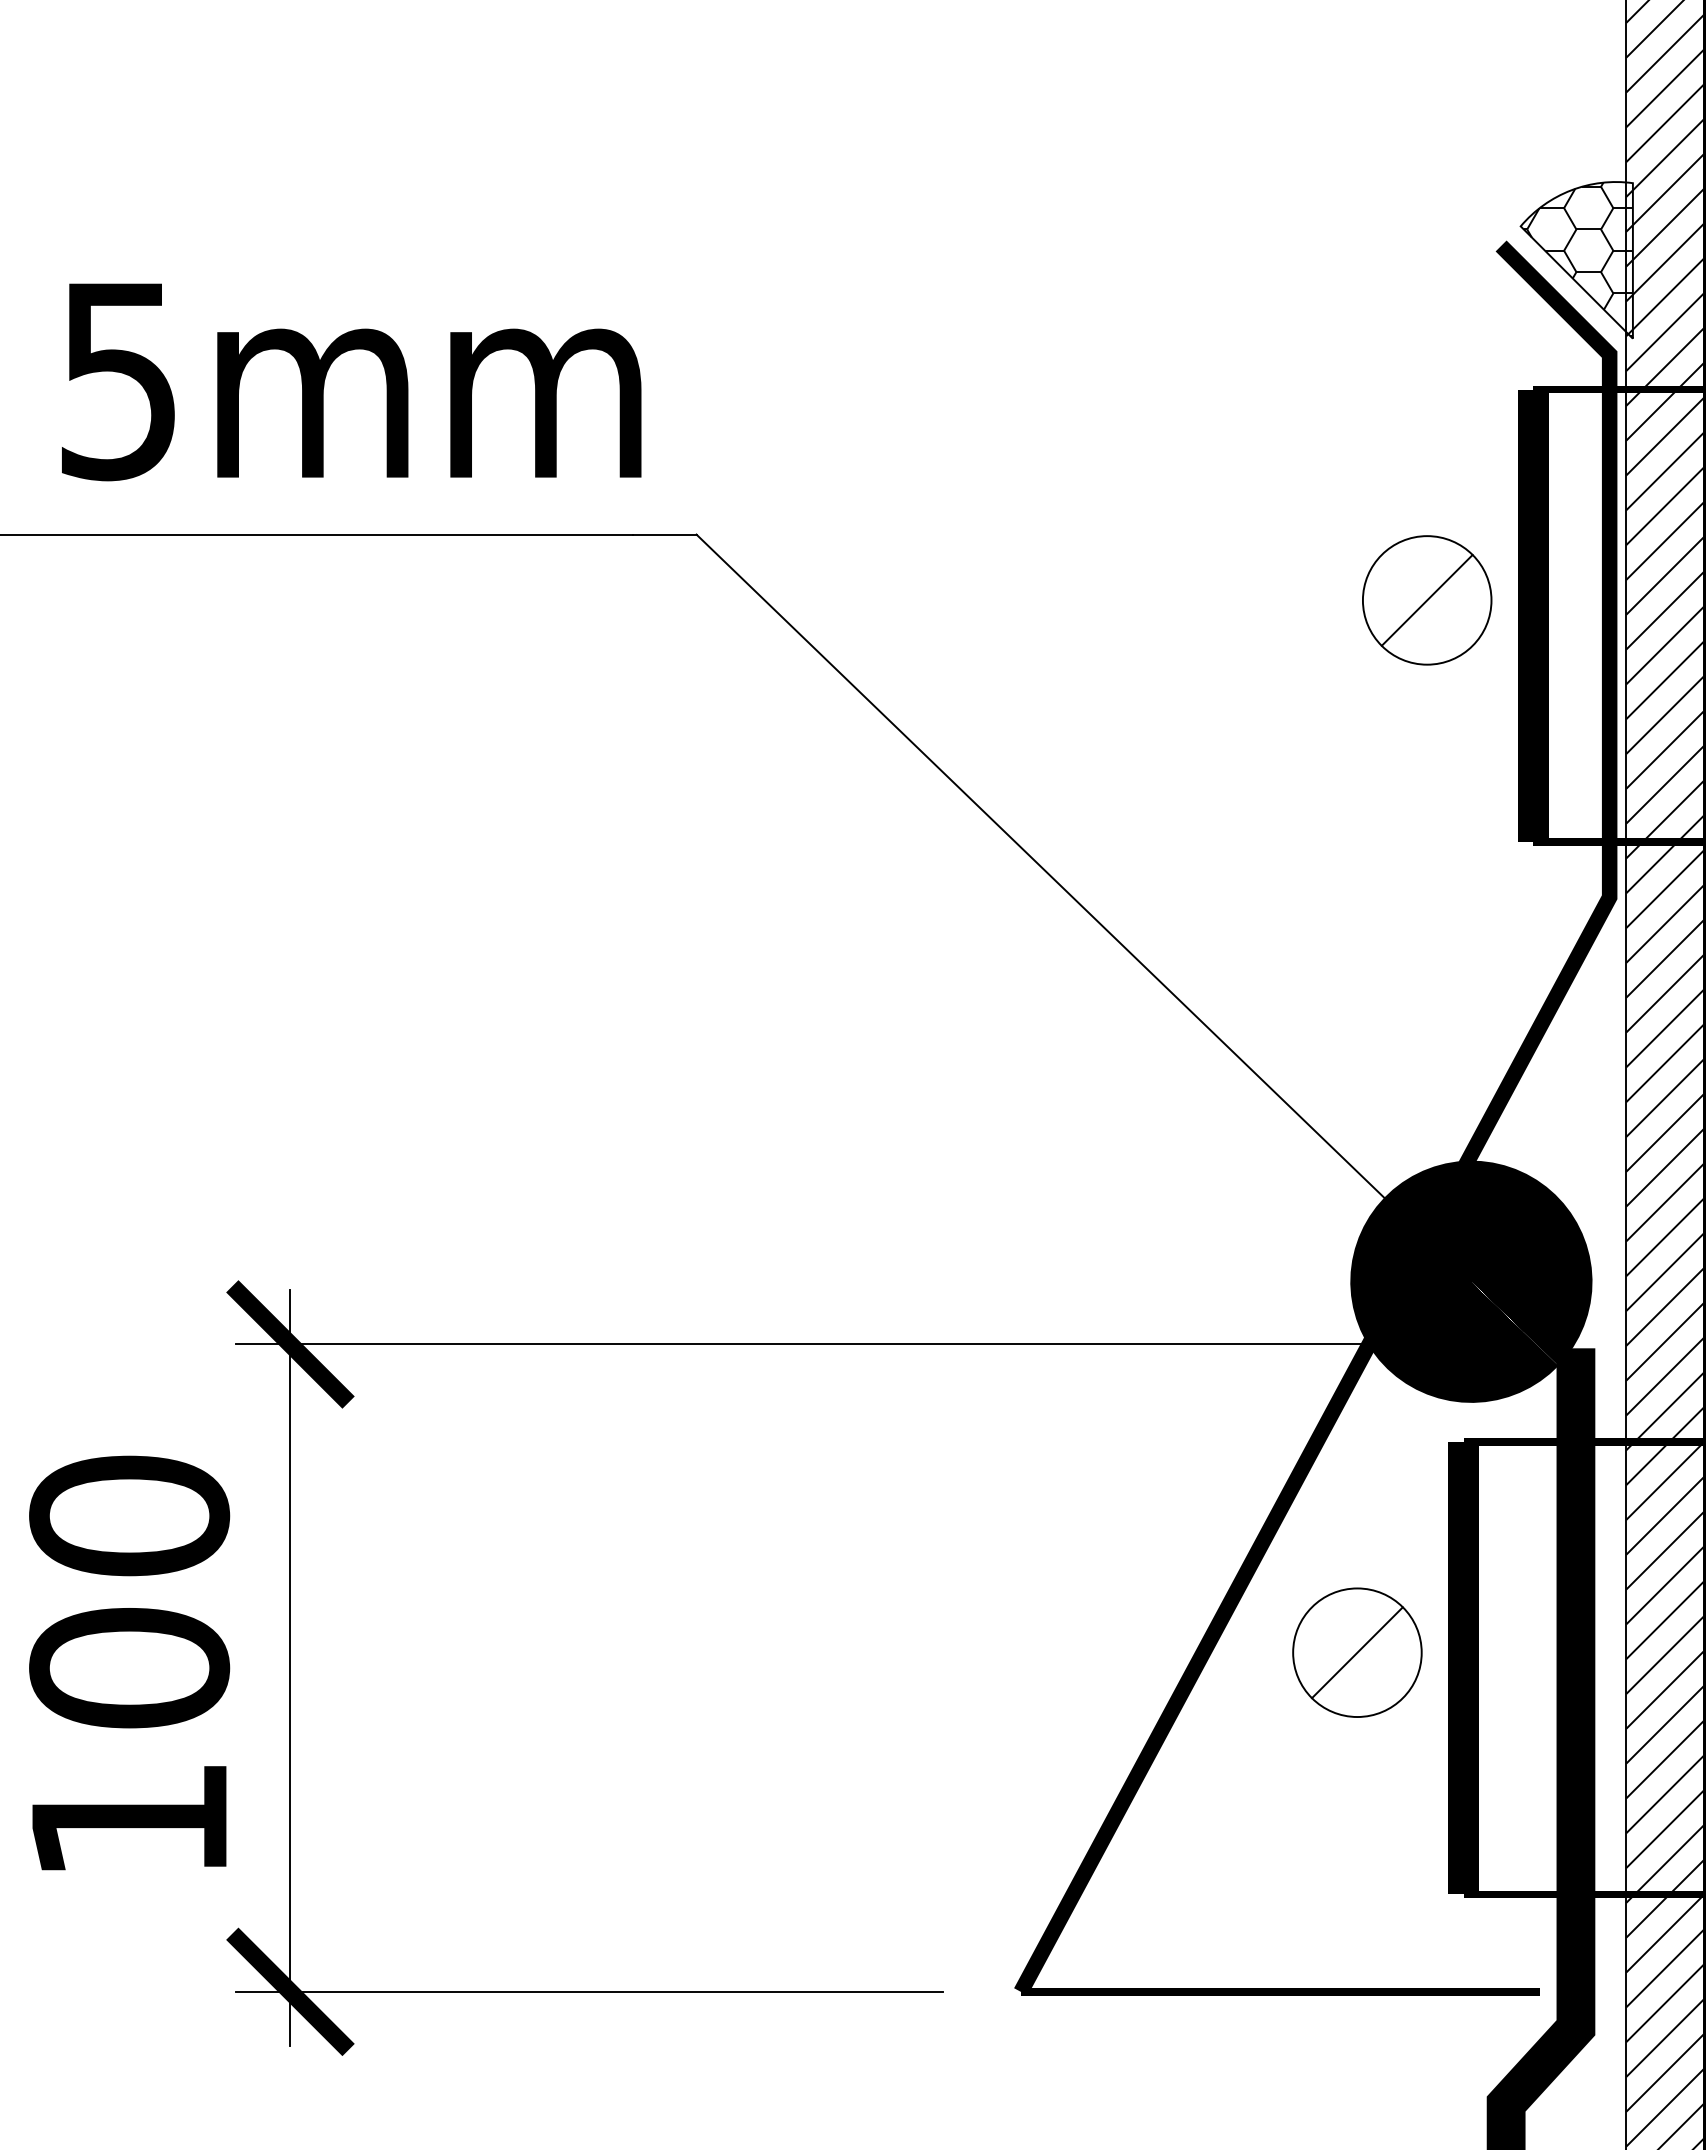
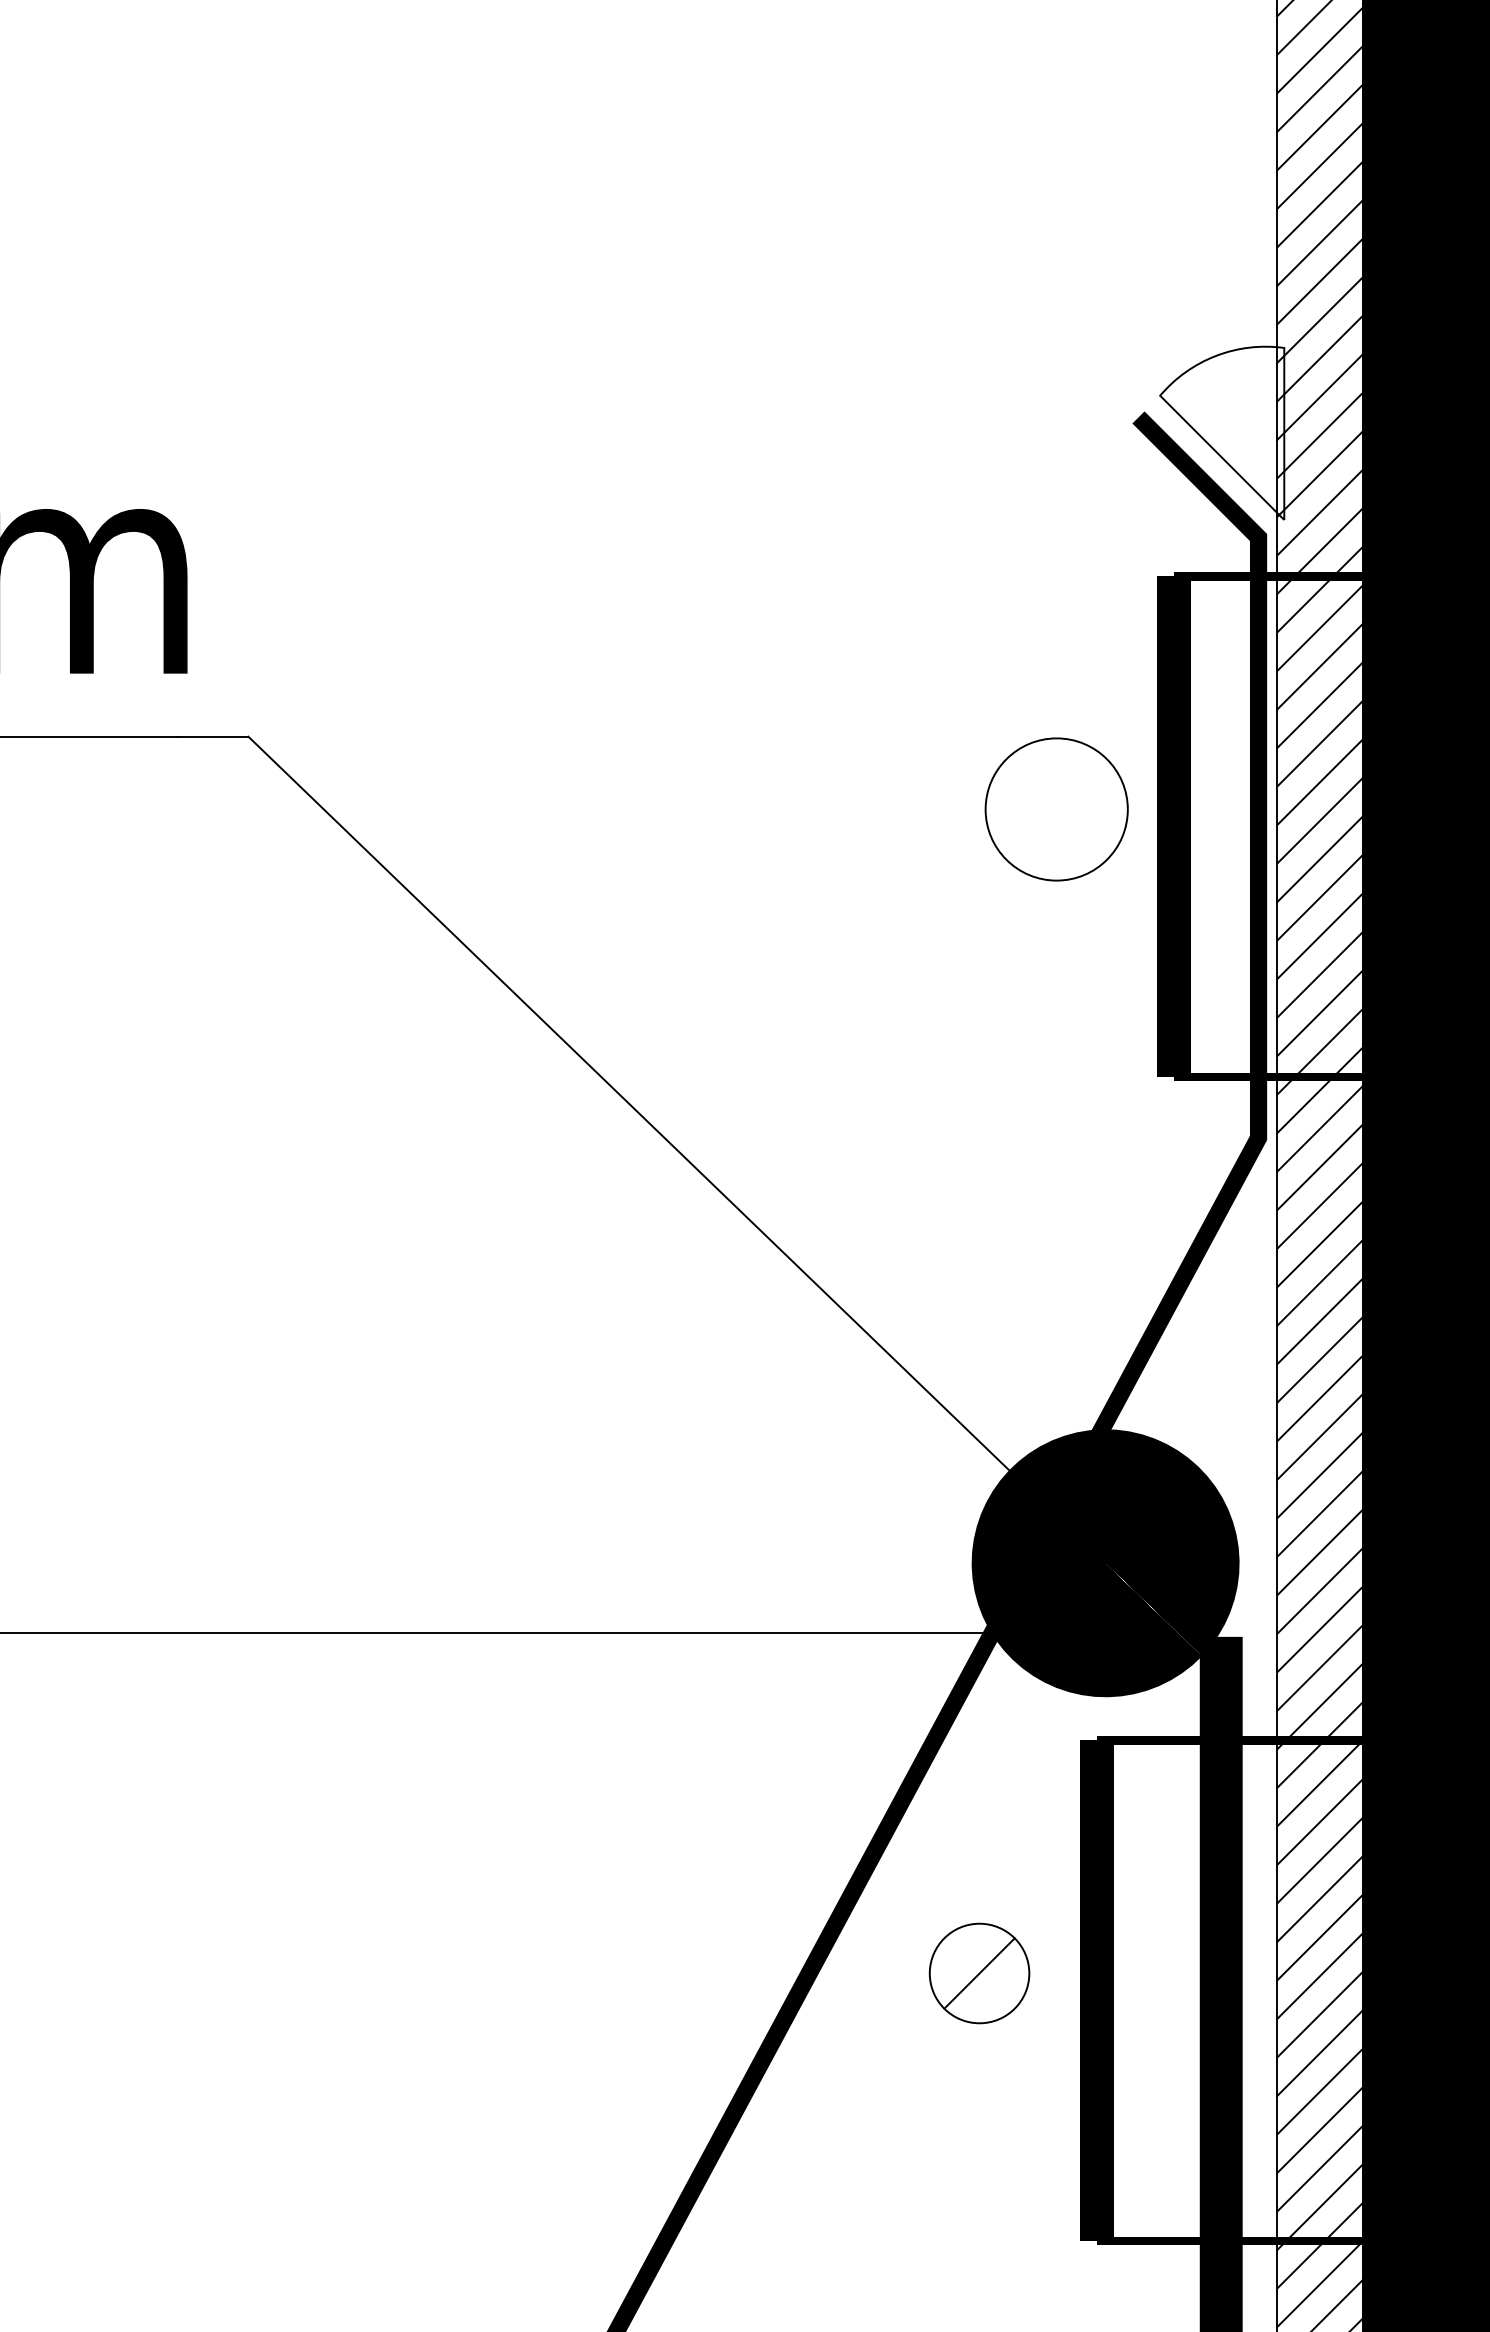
hatch: (1577, 259) -> (1222, 432), removed
line: (1426, 599) -> (1055, 808), removed
part: (1357, 1652) -> (979, 1973), size x0.7

